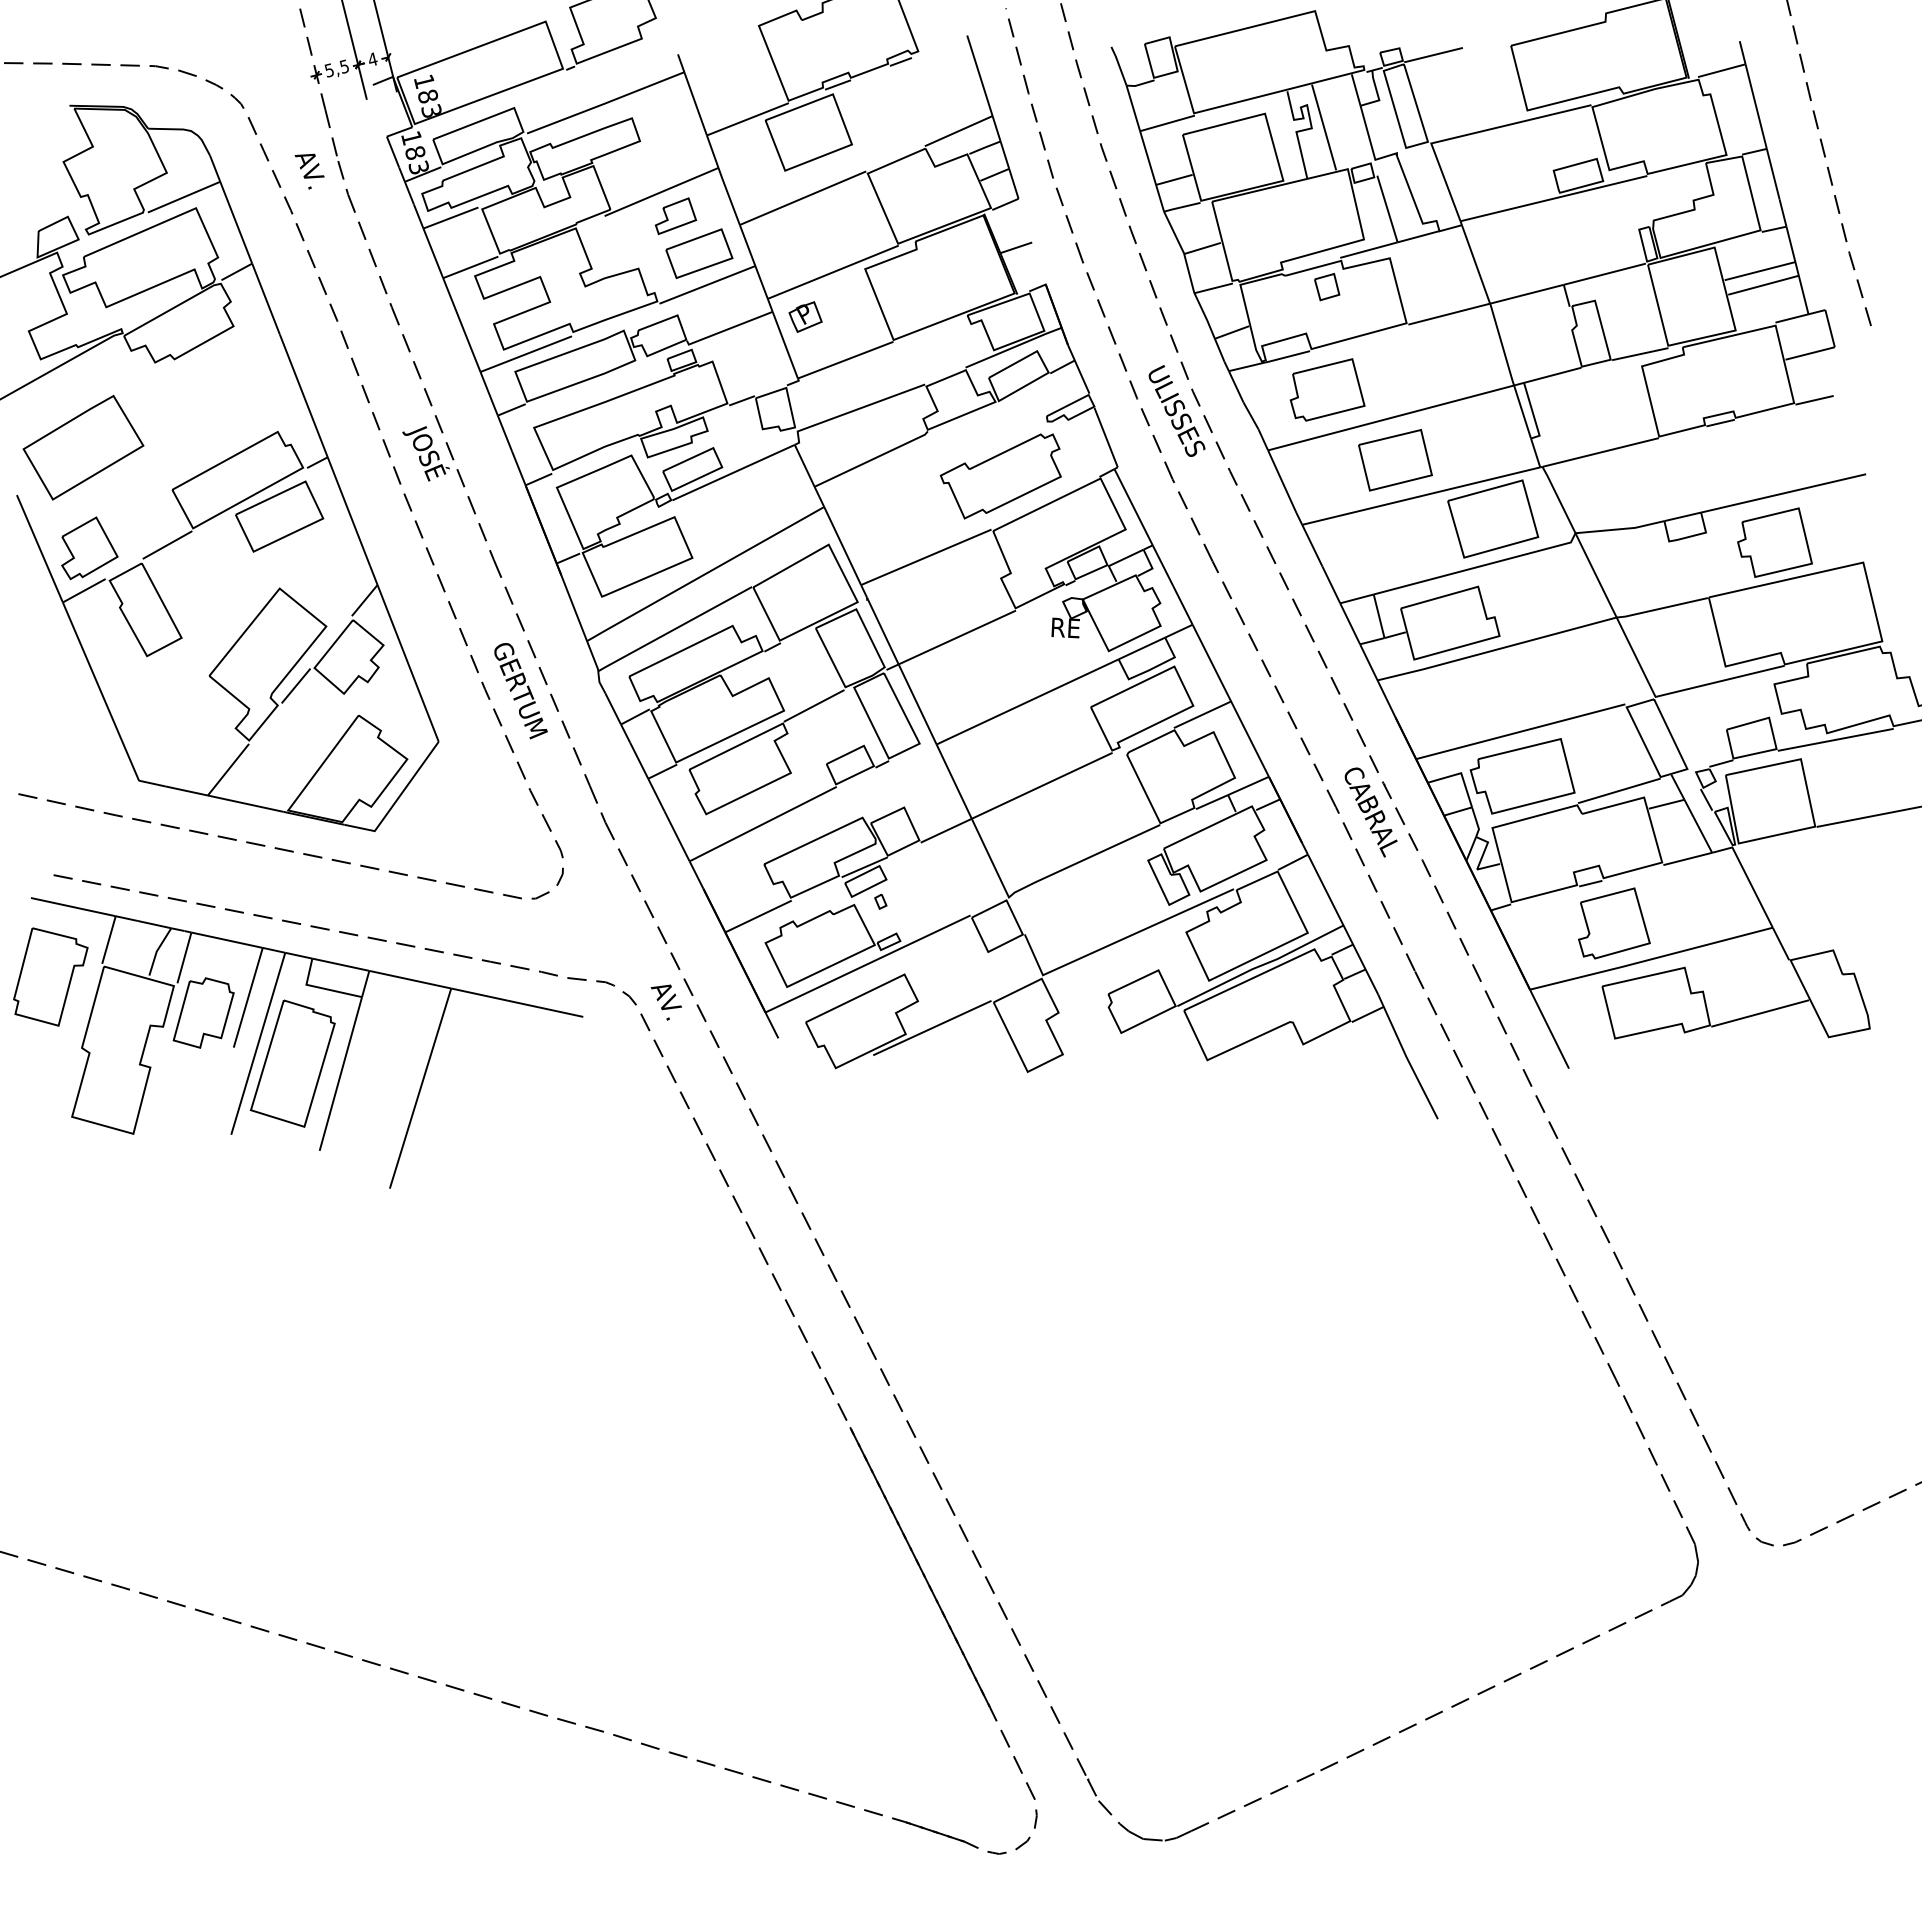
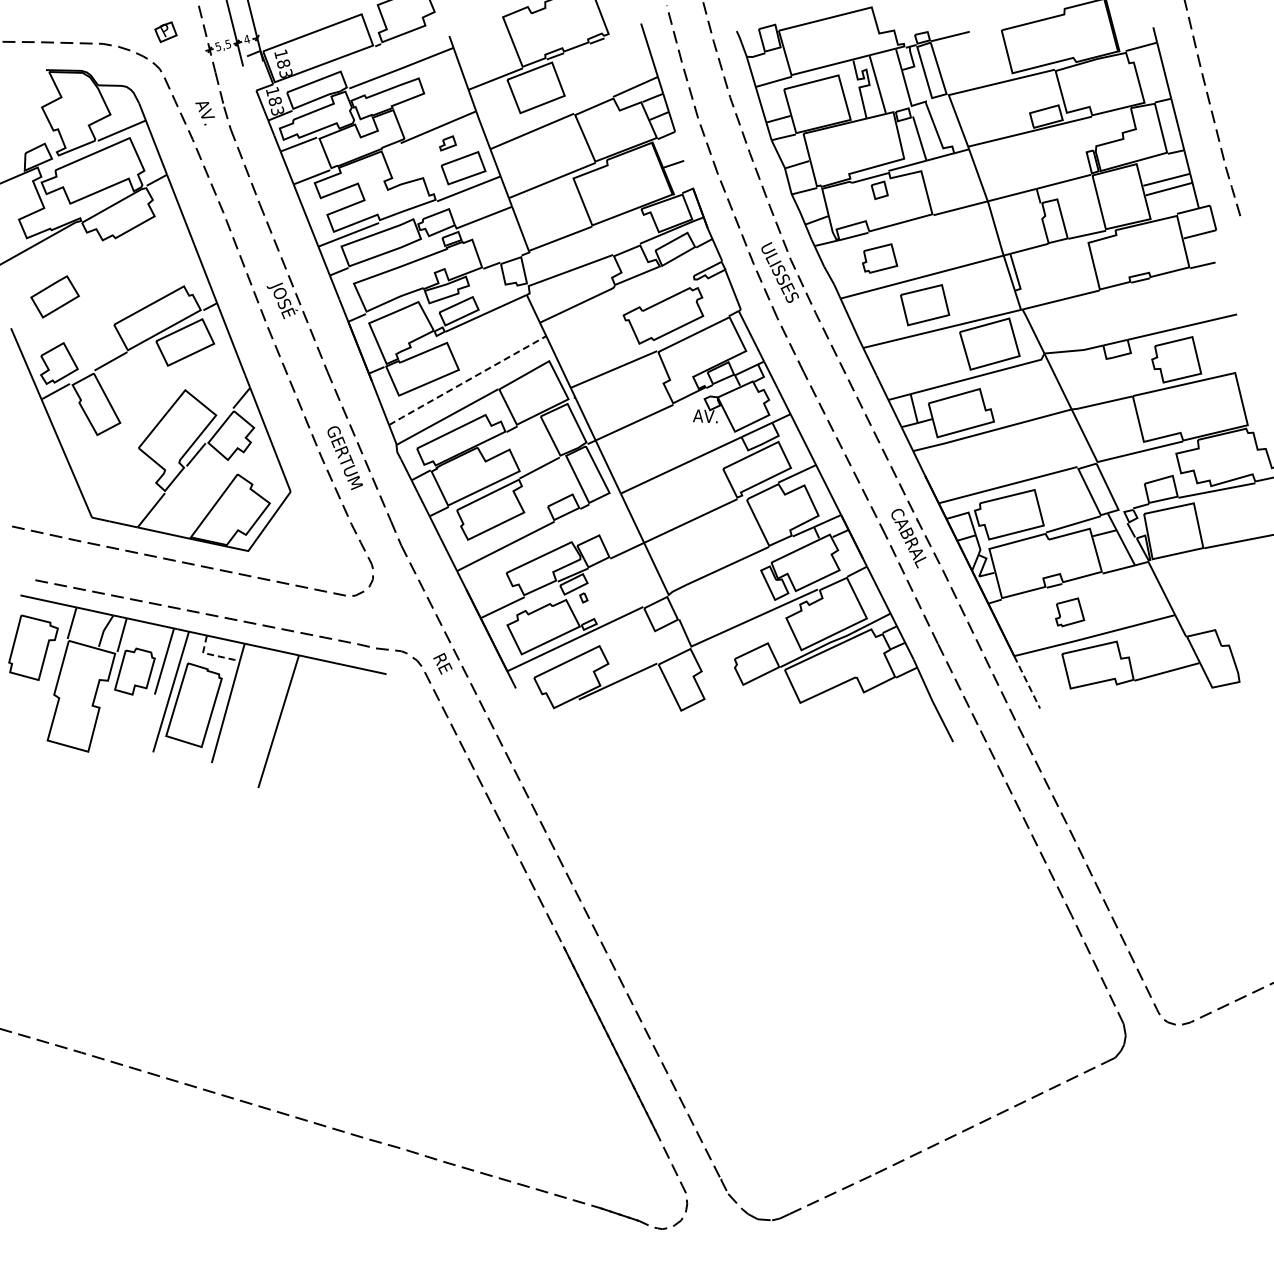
part: (675, 216) -> (447, 143), size x0.6
part: (804, 317) -> (165, 32), moved
part: (1326, 389) -> (879, 258), size x0.7
part: (82, 447) -> (54, 296), size x0.6
line: (705, 573) -> (467, 380), solid -> dashed
text: (1064, 628) -> (705, 416), RE -> AV.
part: (1613, 923) -> (1069, 612), size x0.6
line: (322, 988) -> (213, 655), solid -> dashed
text: (666, 1002) -> (441, 664), AV. -> RE
line: (1549, 1029) -> (1027, 682), solid -> dashed

